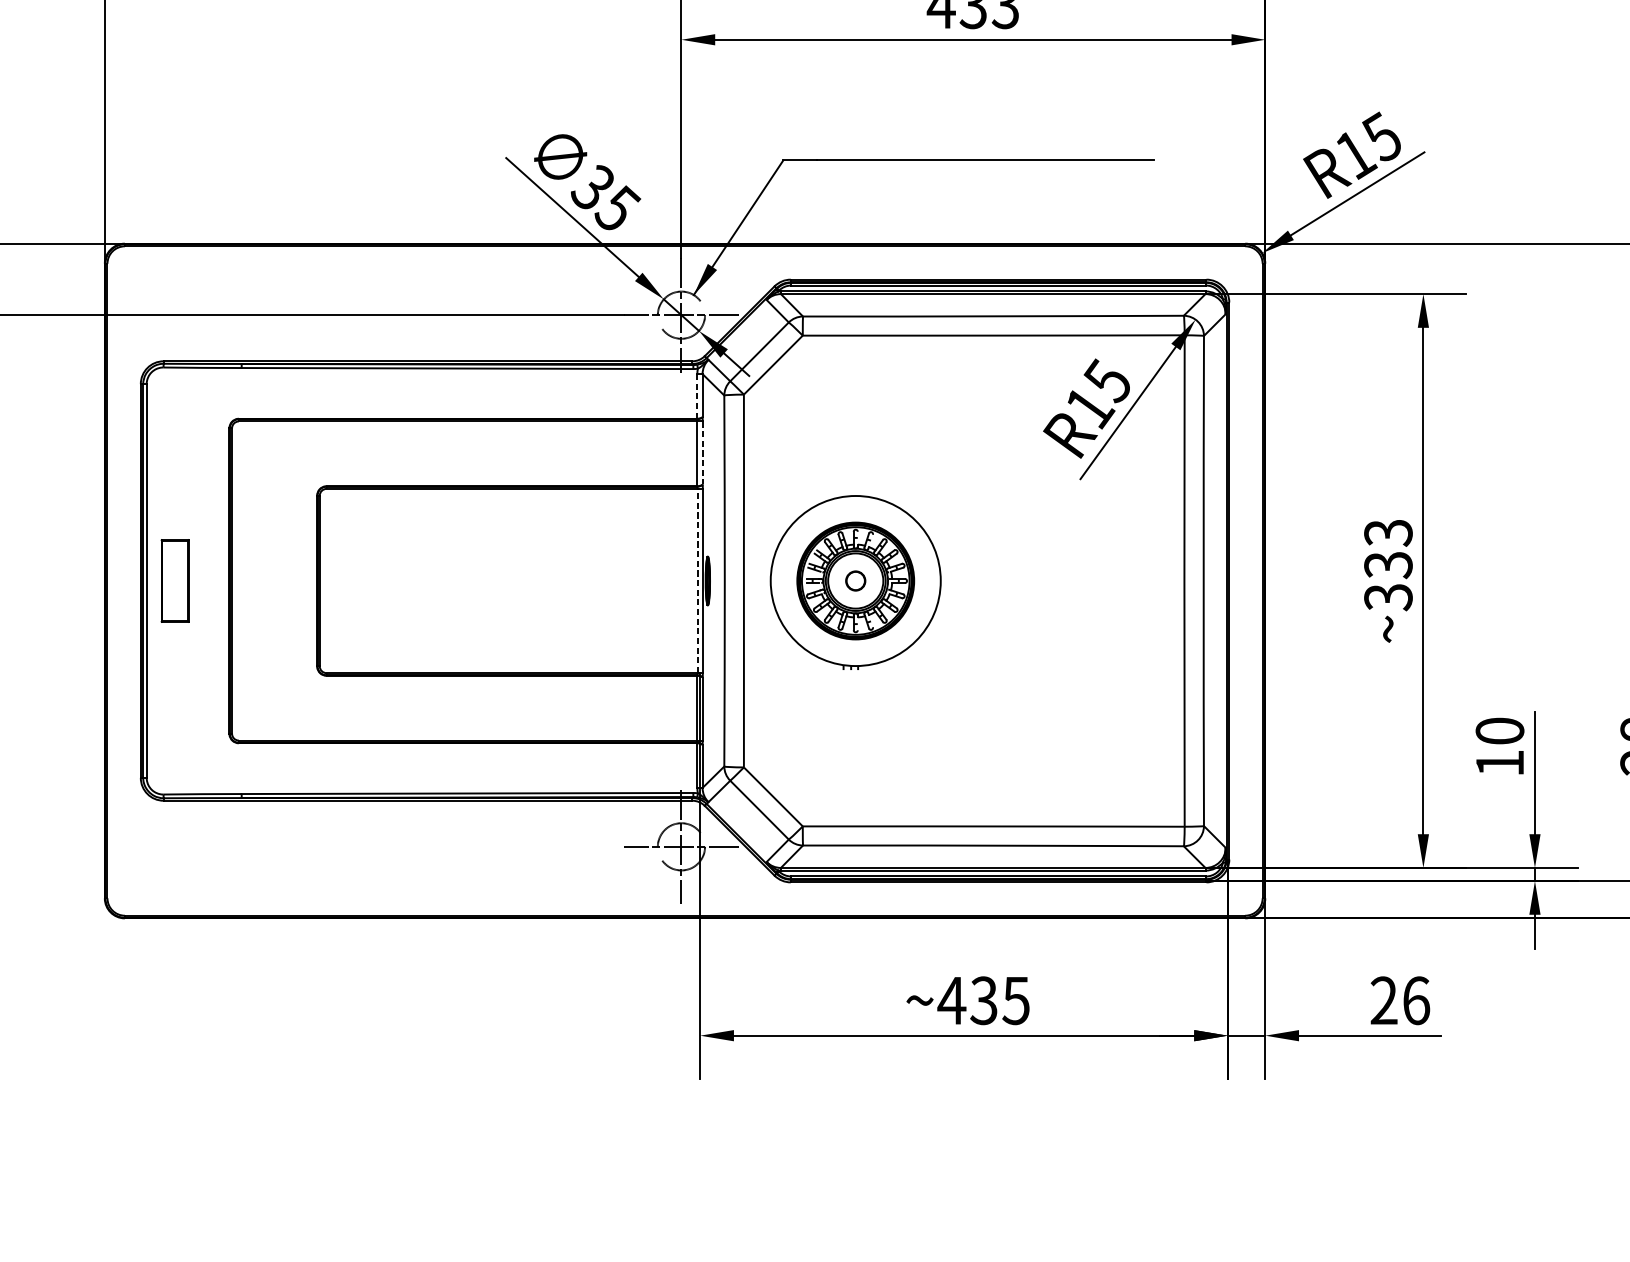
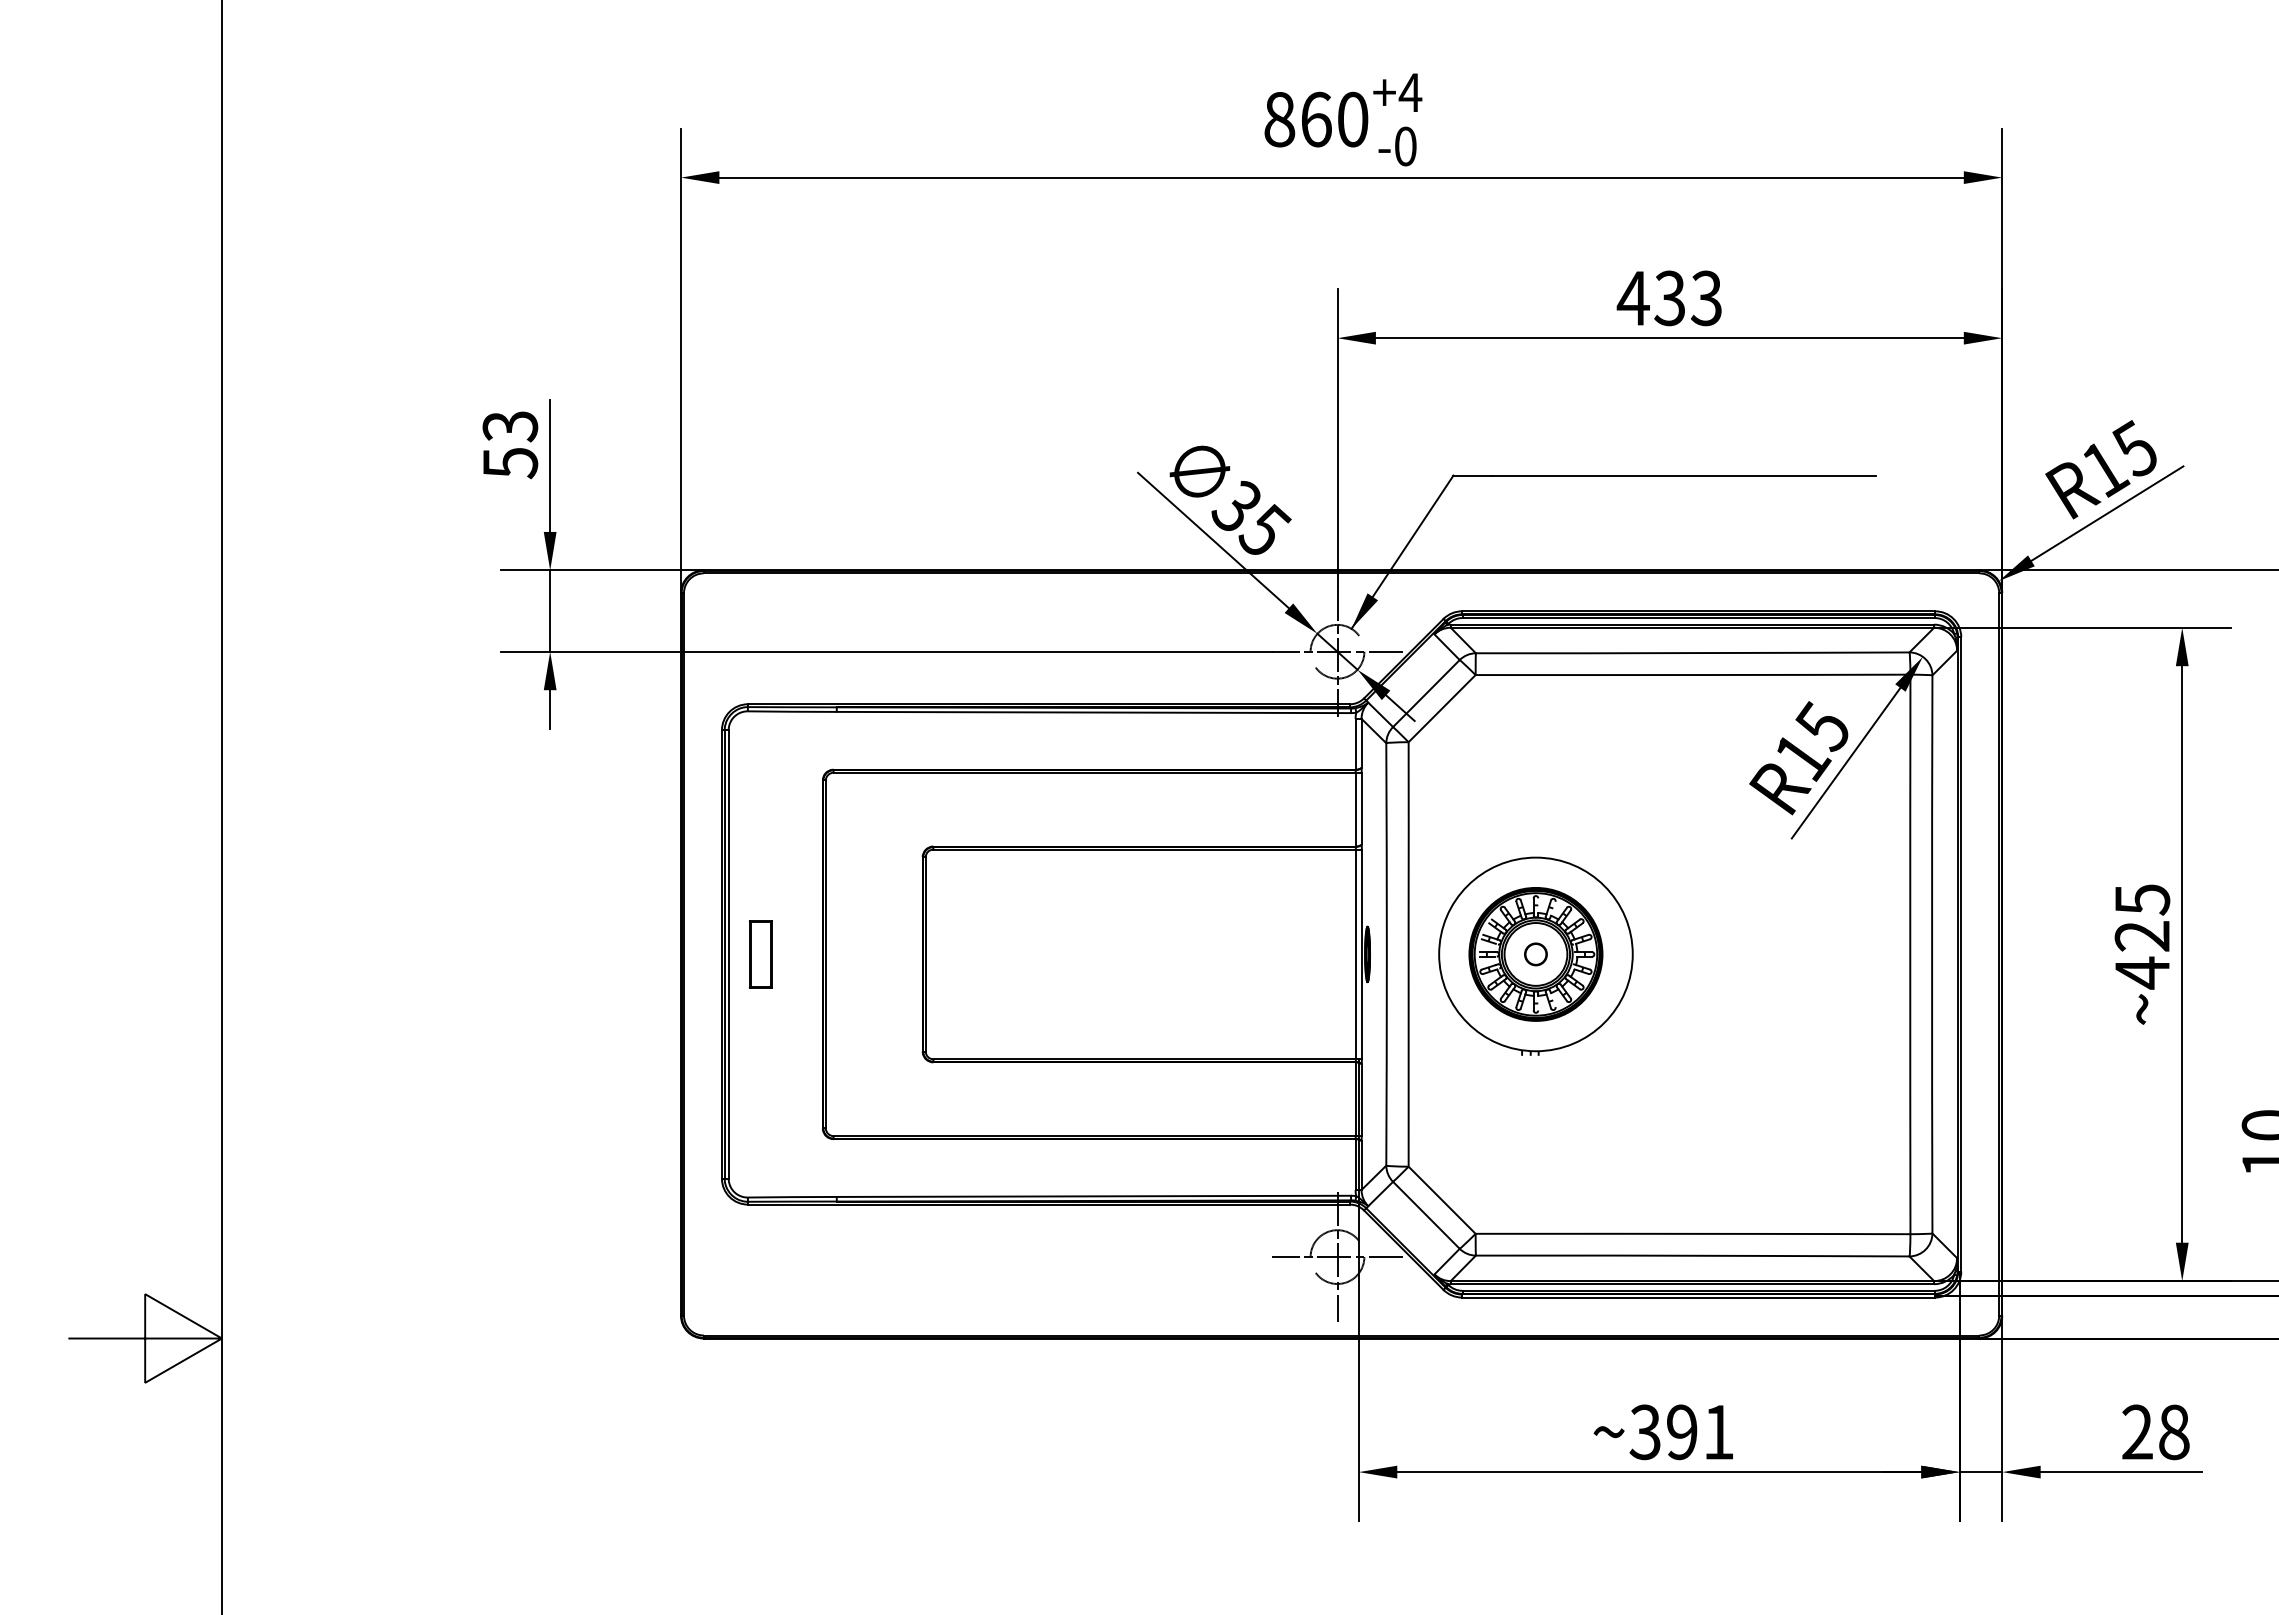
line: (697, 395) -> (1355, 743), dashed -> solid
line: (702, 452) -> (1361, 808), dashed -> solid
text: (1388, 565) -> (2142, 936), ~333 -> ~425
part: (174, 581) -> (760, 954), size x0.71
line: (697, 581) -> (1355, 954), dashed -> solid
text: (982, 1000) -> (1680, 1432), ~435 -> ~391
text: (1416, 1000) -> (2174, 1432), 26 -> 28

